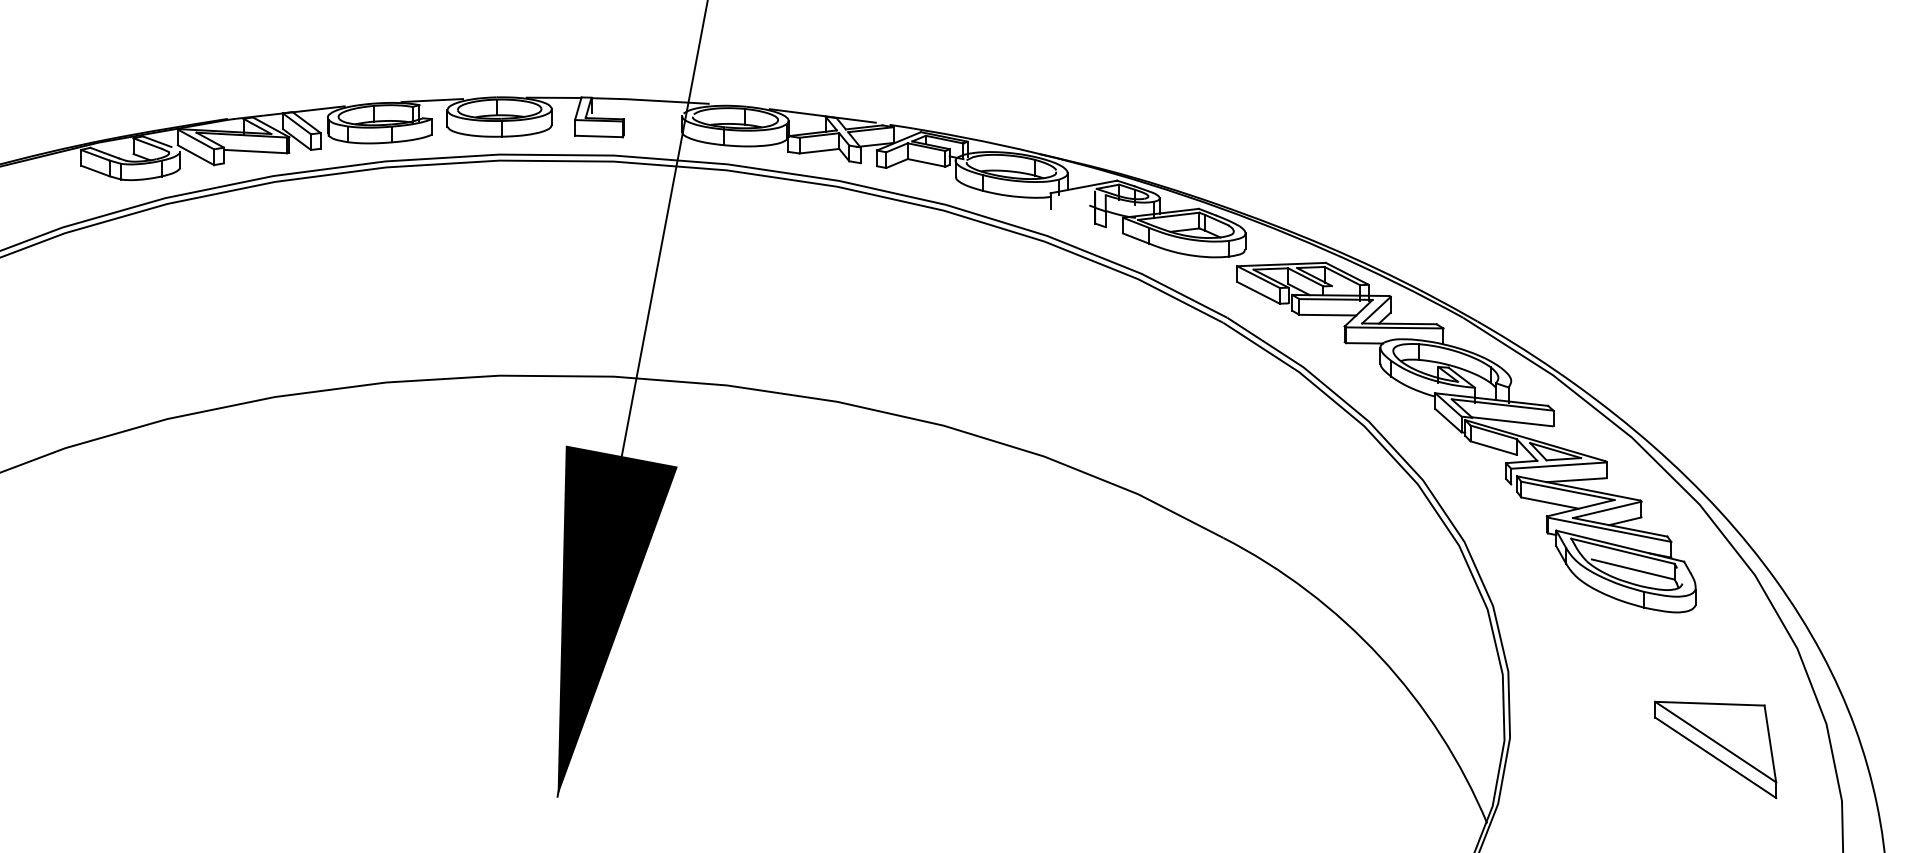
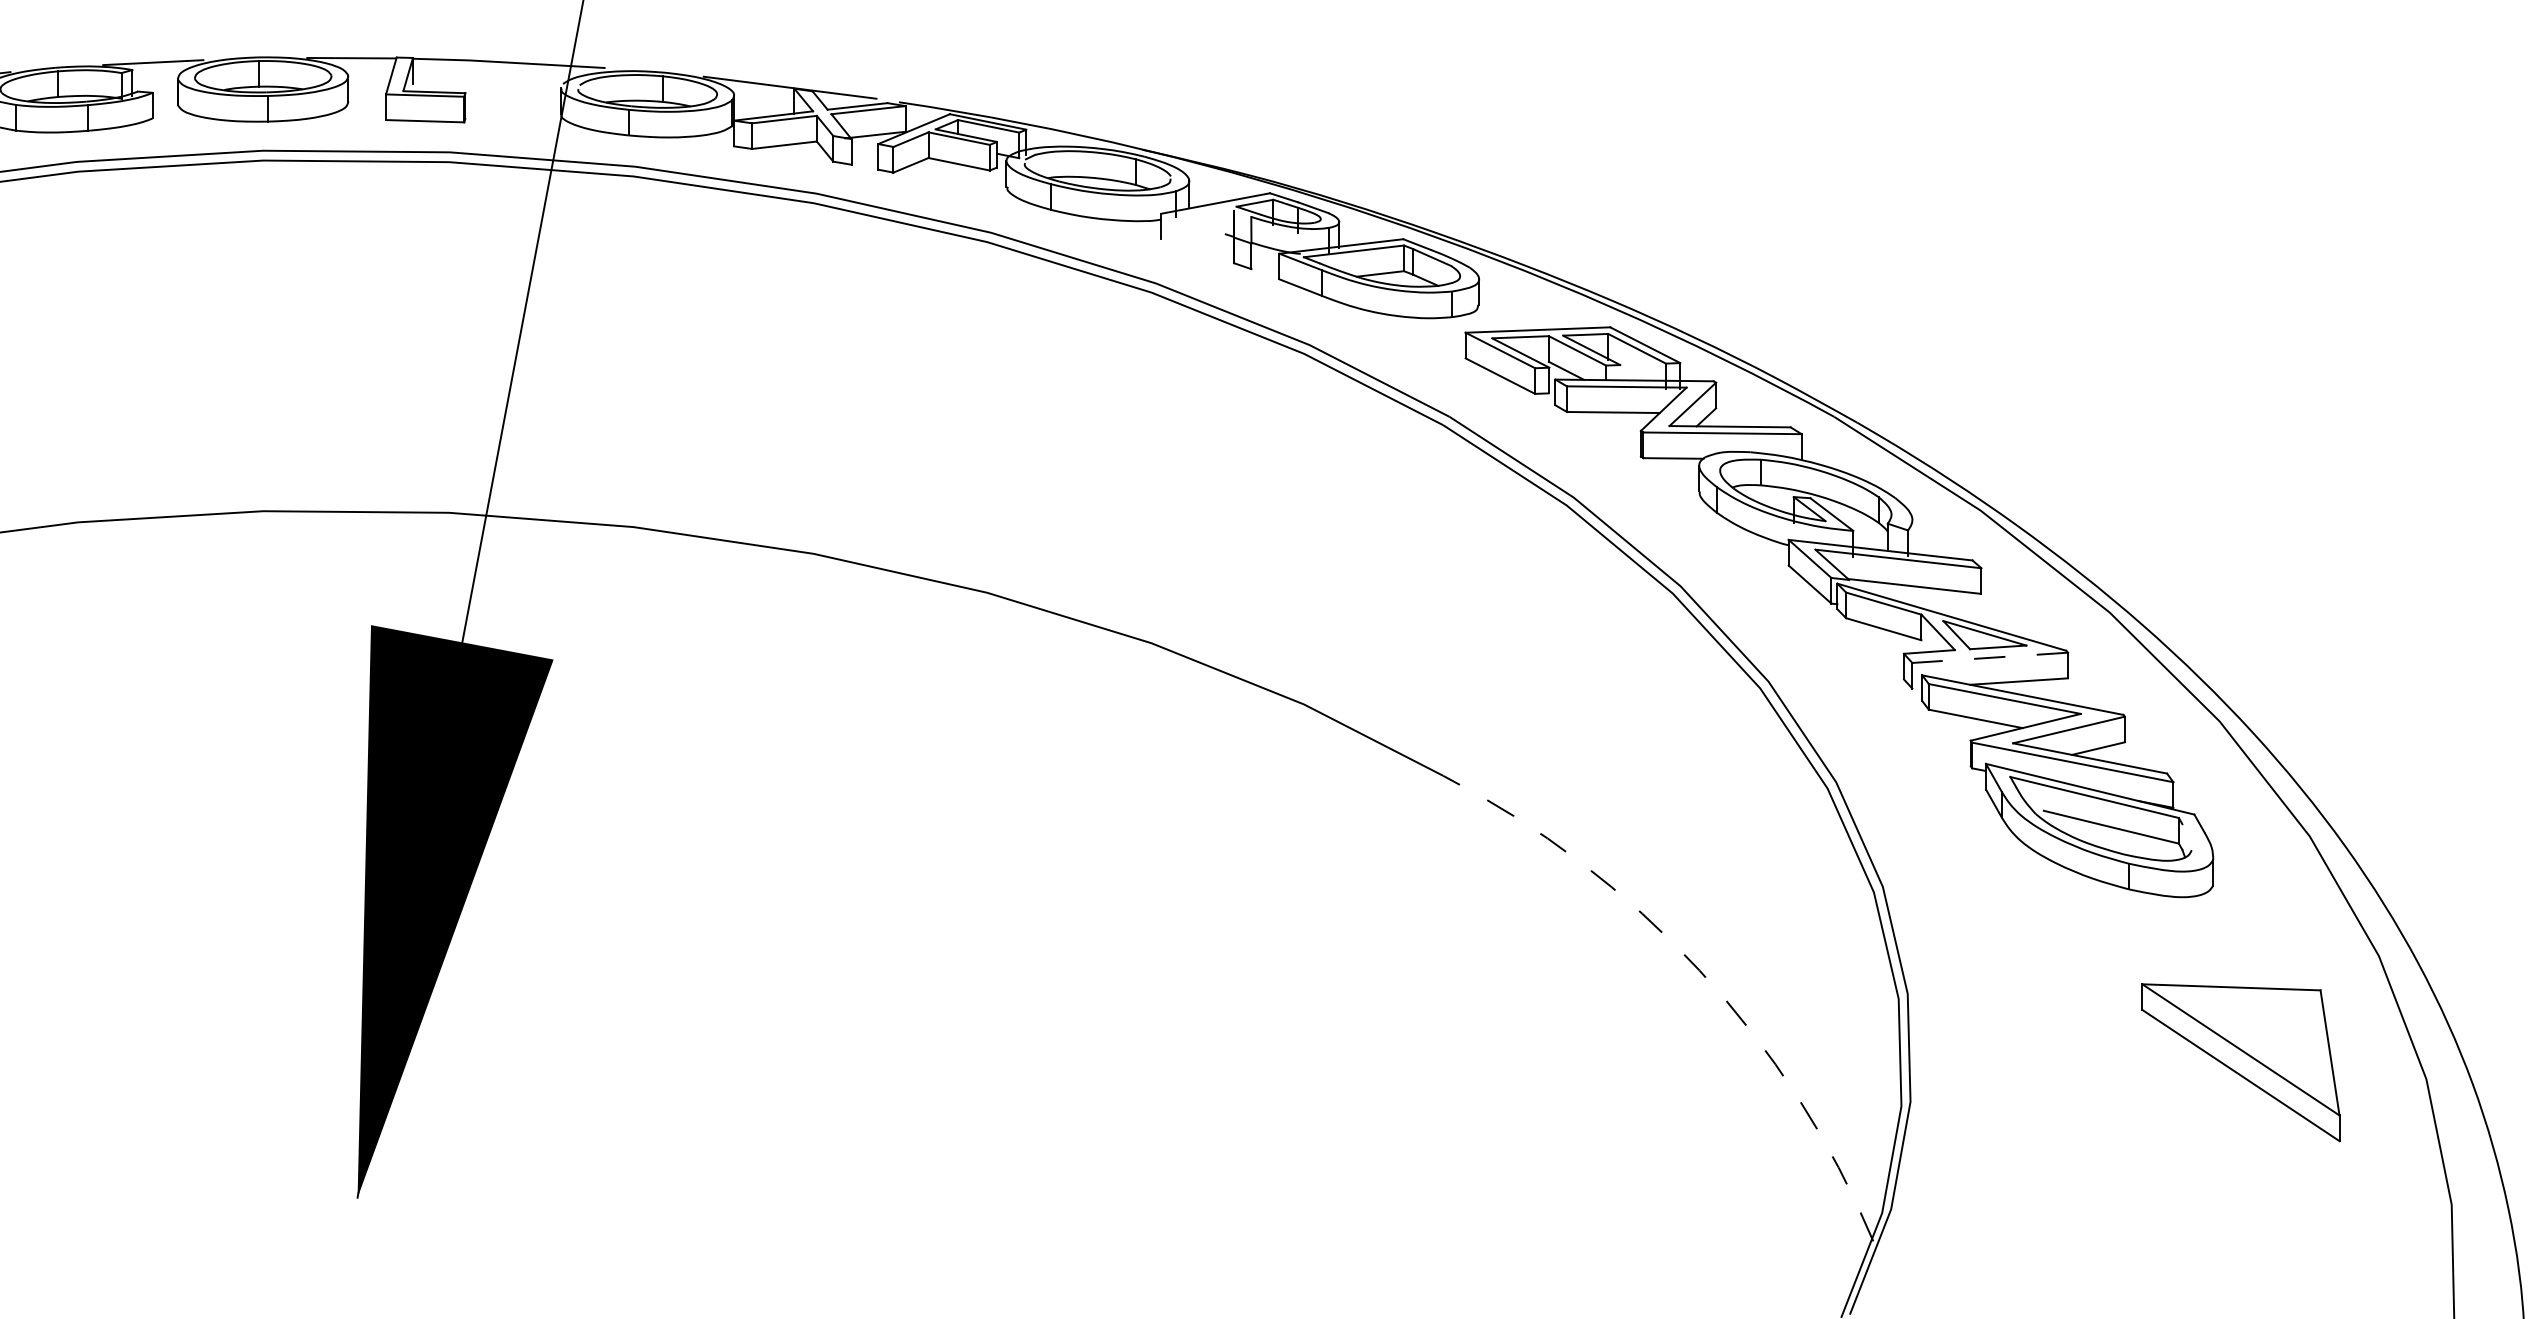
line: (1558, 465) -> (1989, 657), solid -> dashed
arc: (1380, 657) -> (1699, 970), solid -> dashed
part: (1715, 749) -> (2240, 1061), moved

